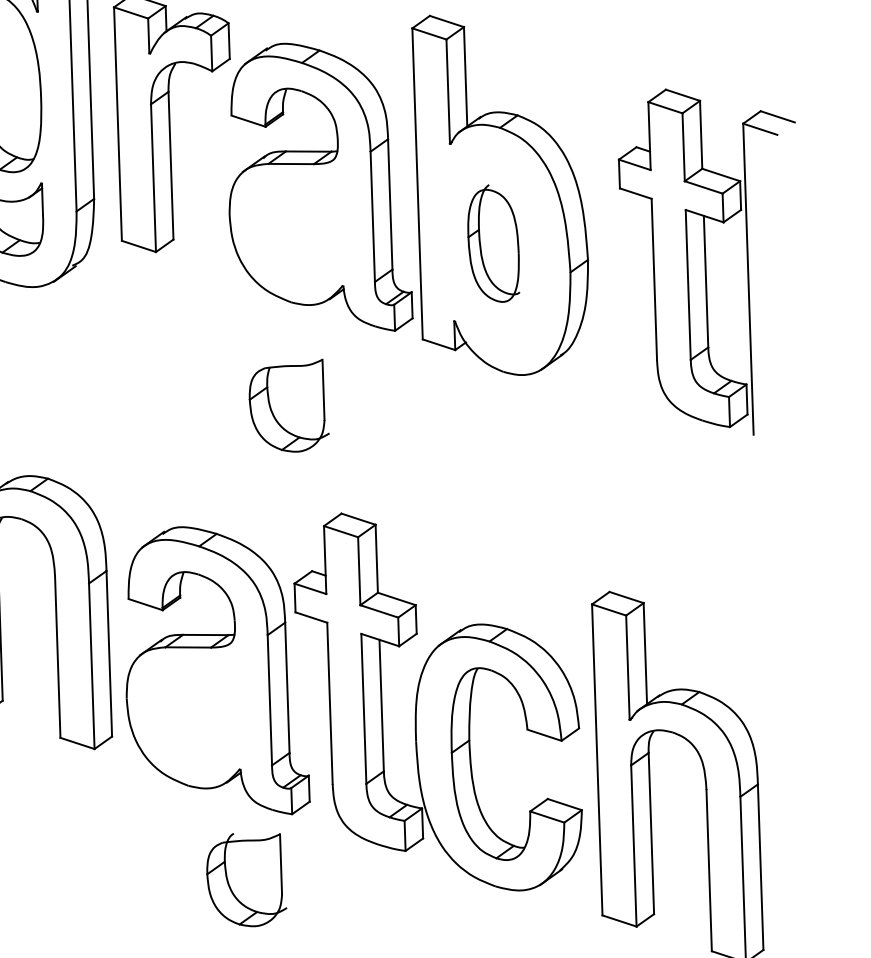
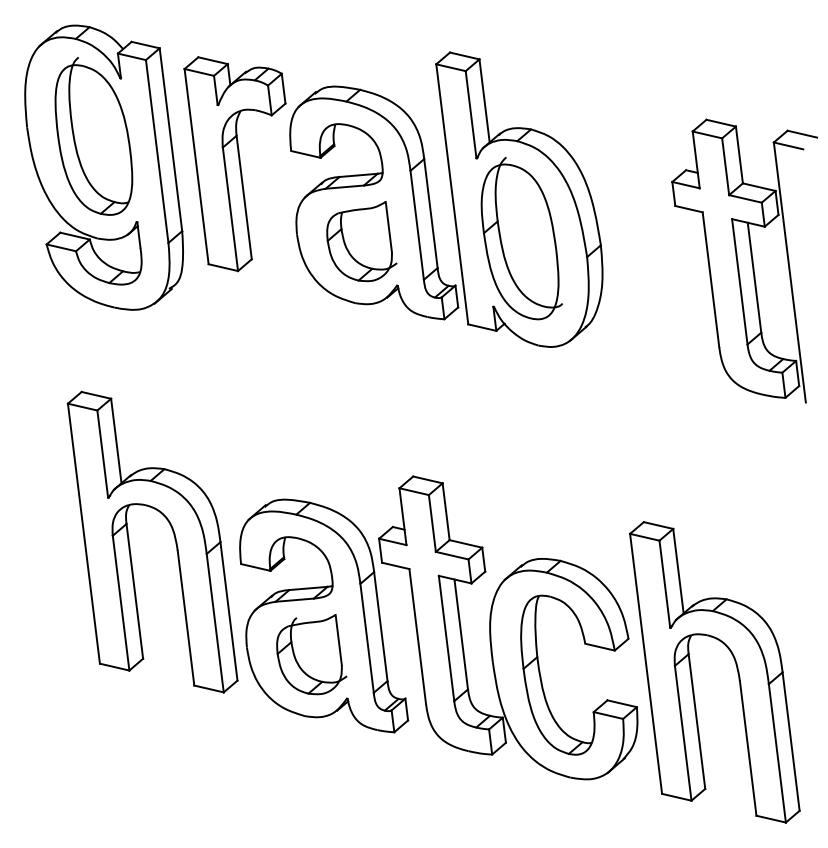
part: (494, 243) -> (521, 238), size x1.67
part: (696, 260) -> (744, 260), moved
part: (289, 404) -> (361, 241), moved
part: (247, 878) -> (311, 654), moved

